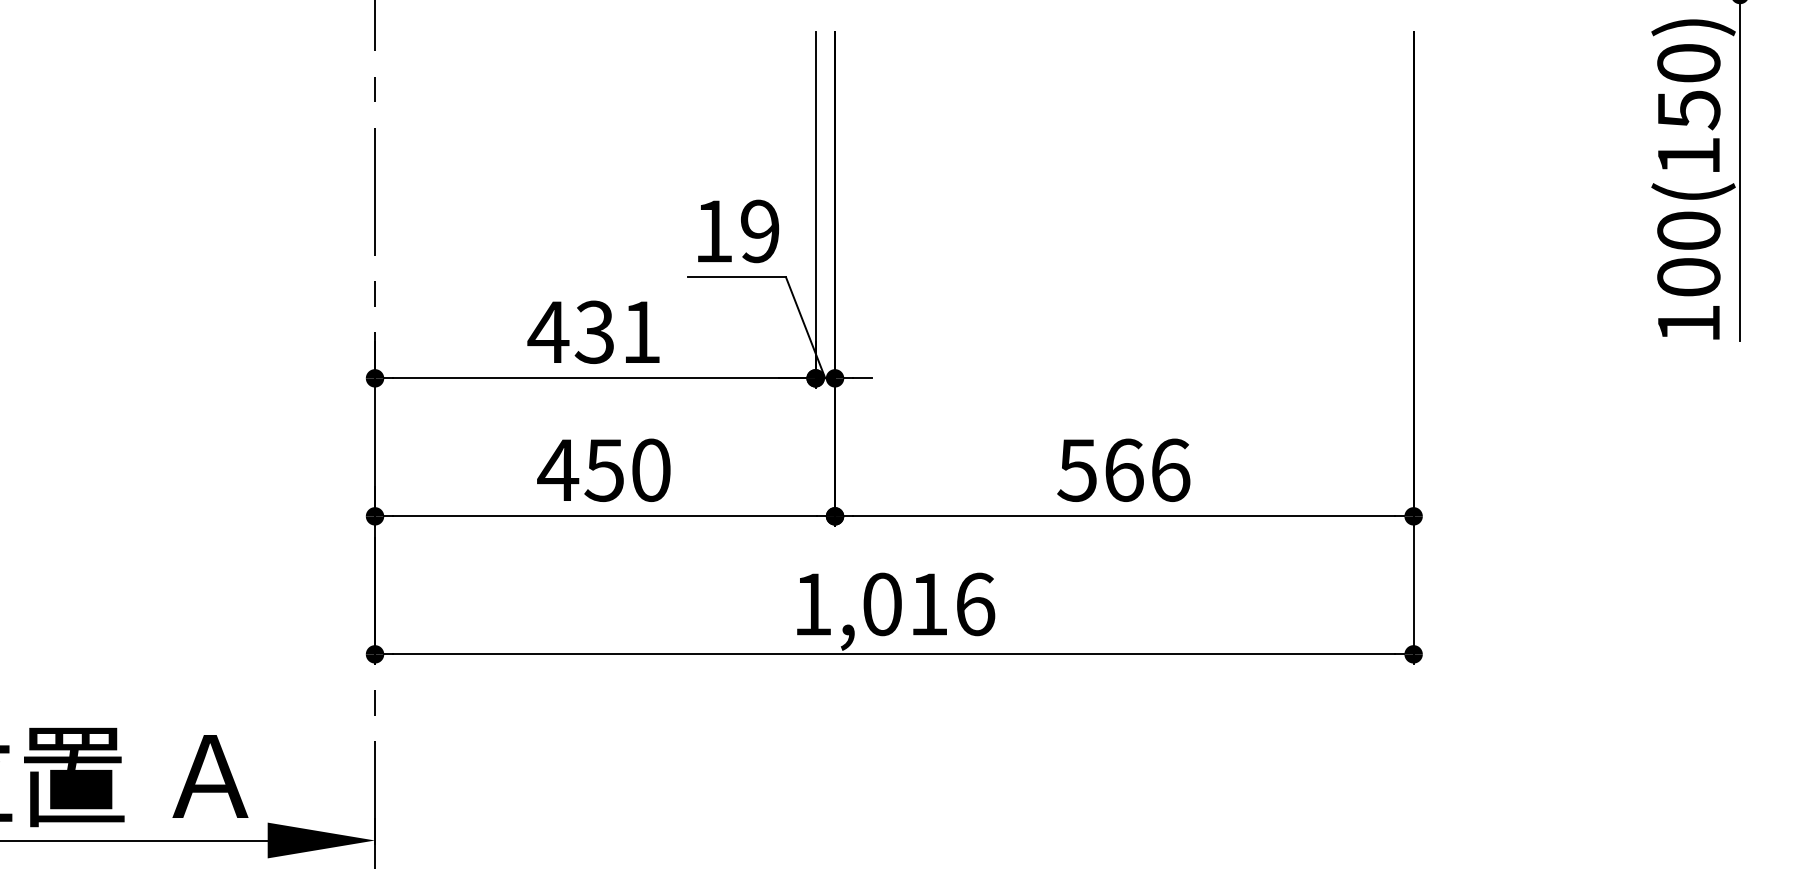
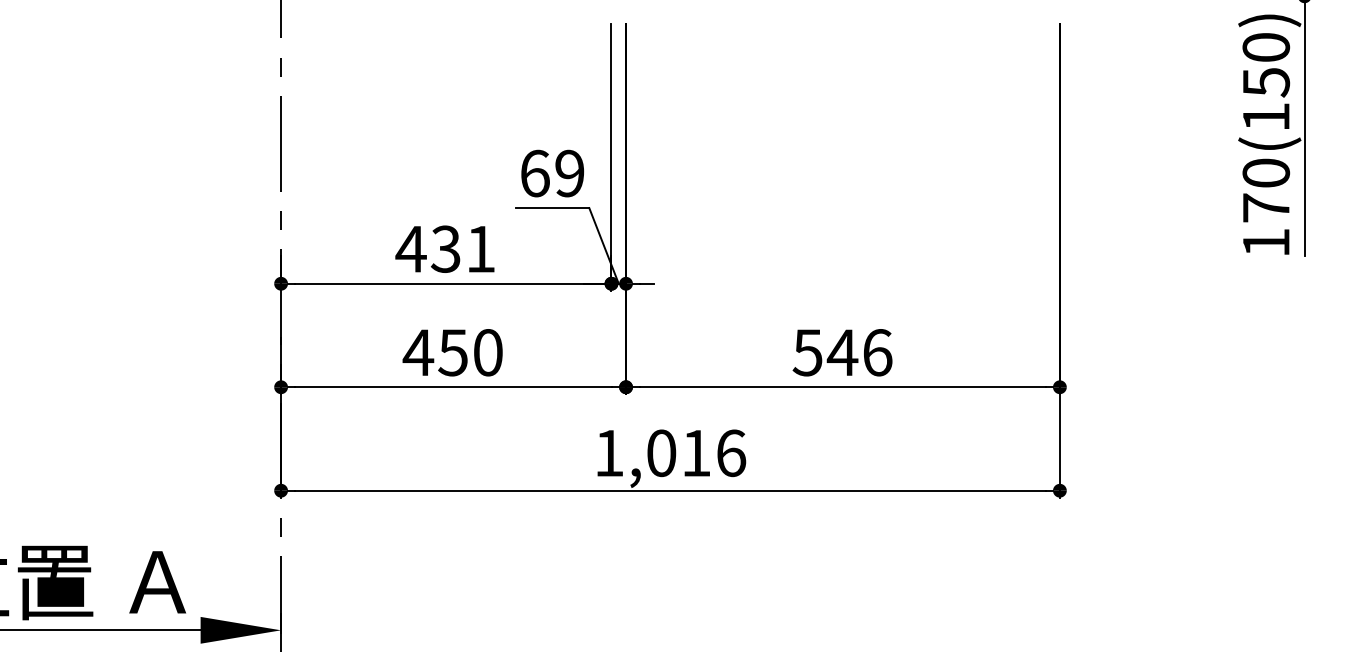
text: (714, 231) -> (535, 173), 19 -> 69
text: (1689, 276) -> (1266, 207), 100(150) -> 170(150)
text: (1123, 470) -> (842, 352), 566 -> 546

